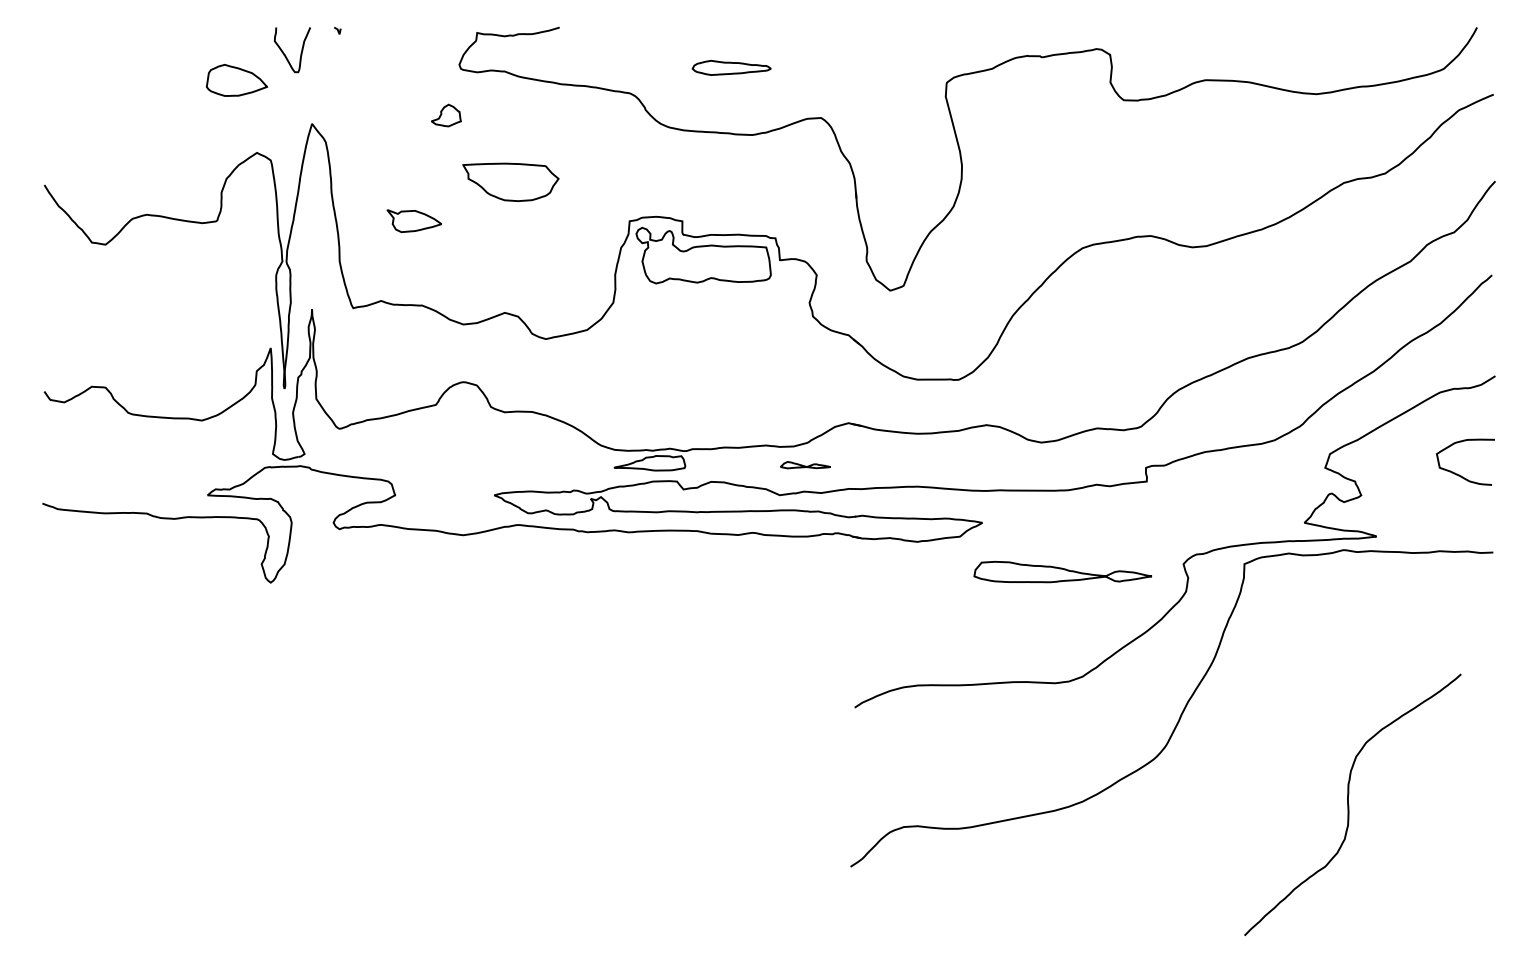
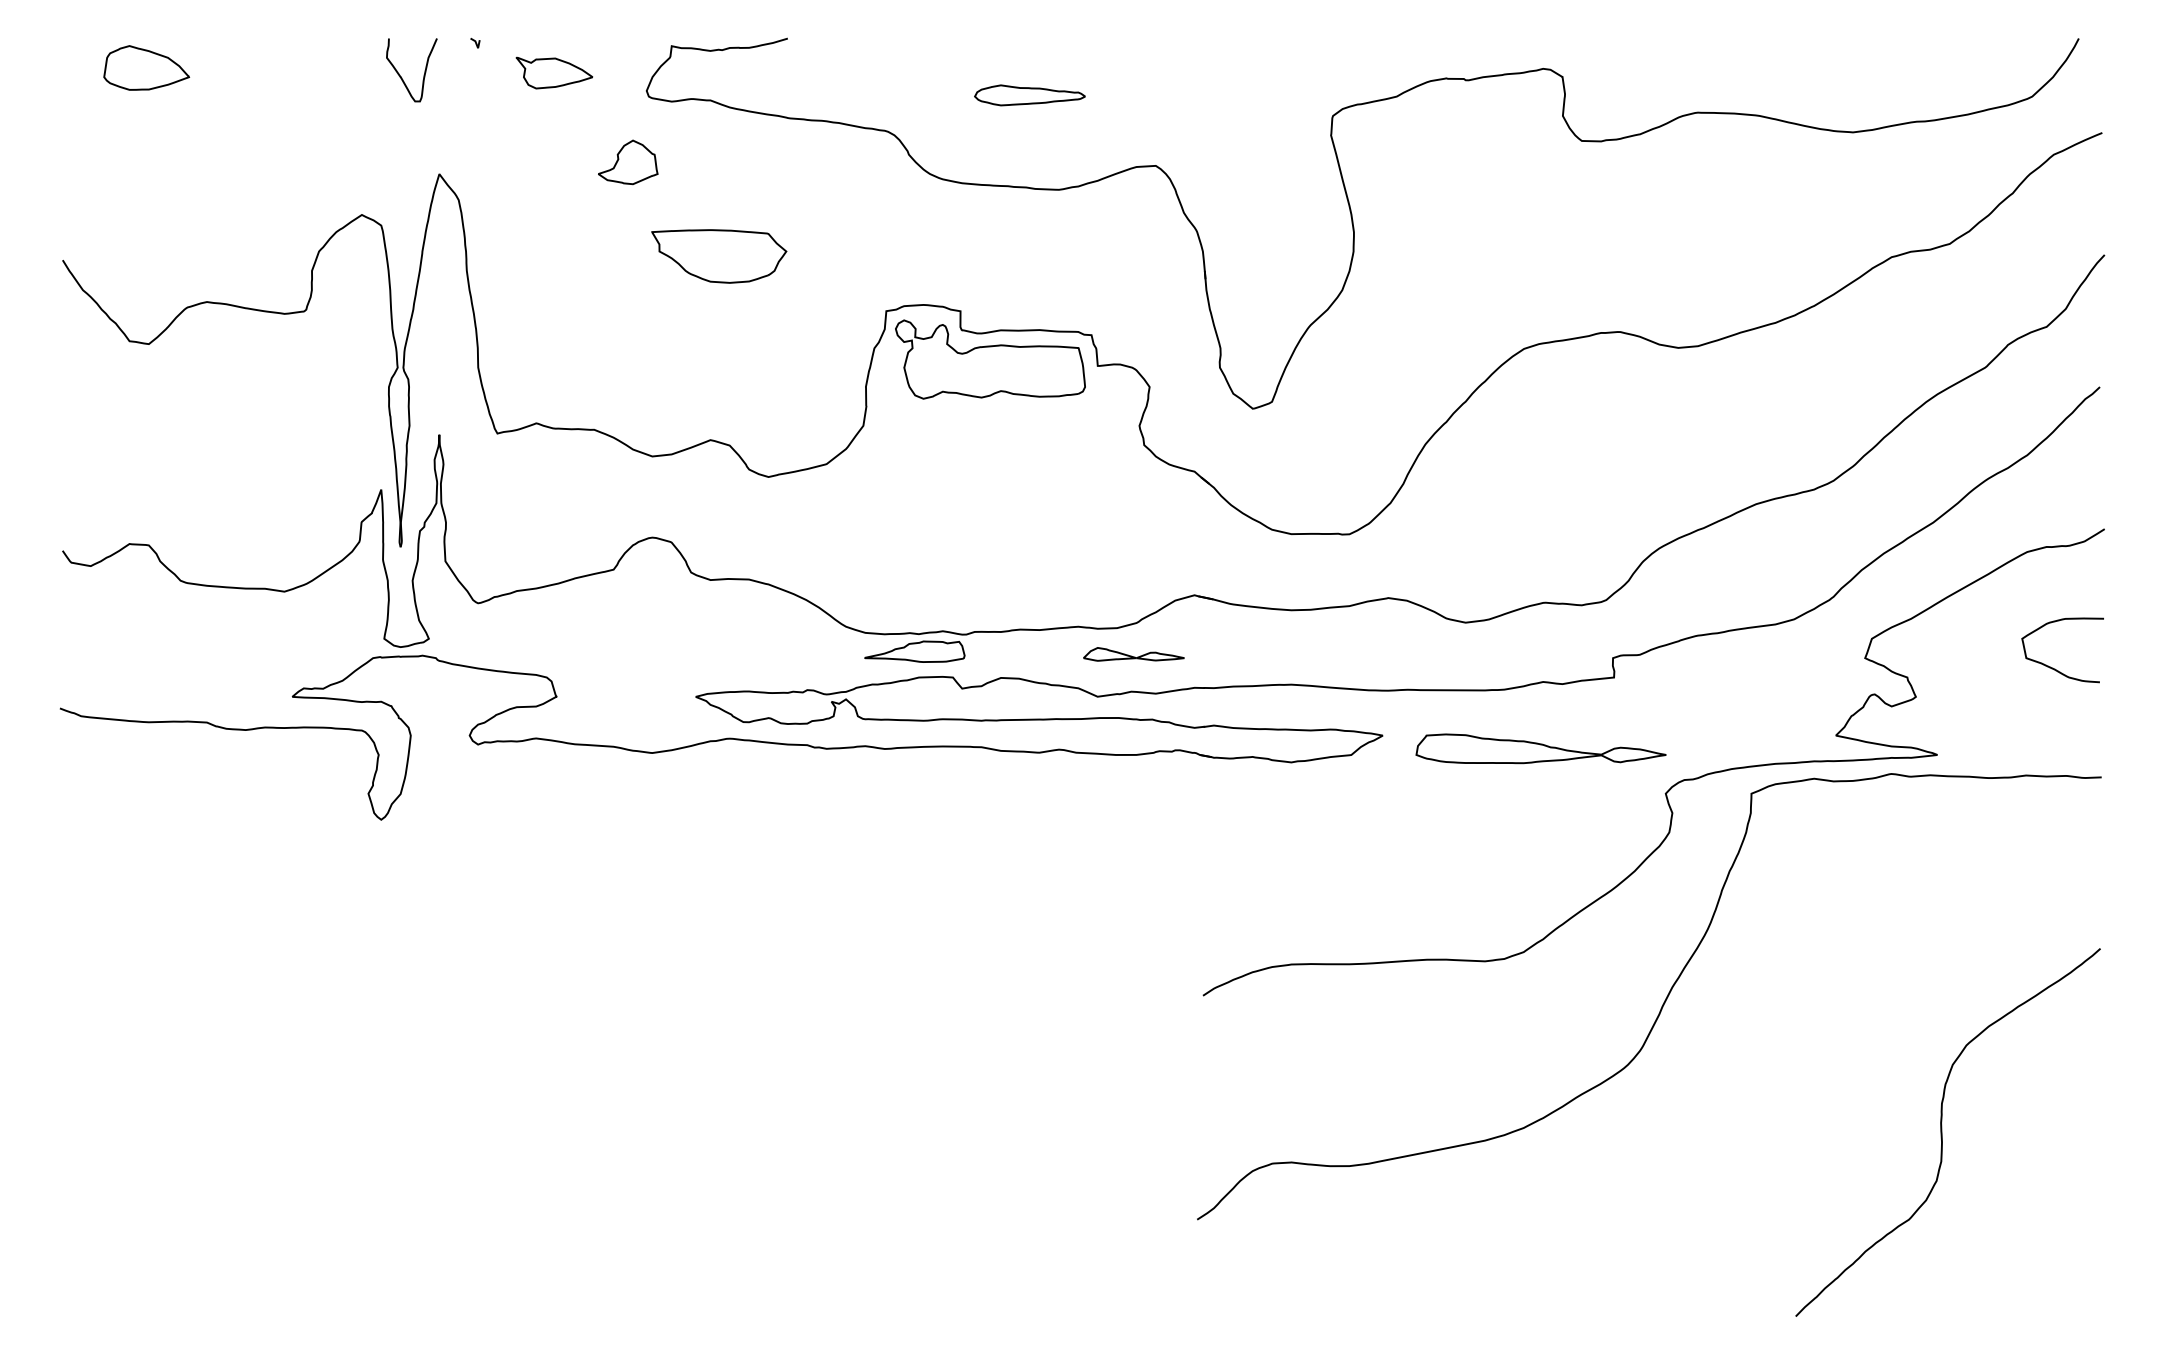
part: (236, 80) -> (146, 67), moved
part: (446, 115) -> (628, 162), size x1.43
part: (414, 220) -> (554, 72), moved
part: (805, 465) -> (1133, 654), size x1.43
part: (1062, 571) -> (1540, 748), moved
curve: (1348, 804) -> (1942, 1132), moved

